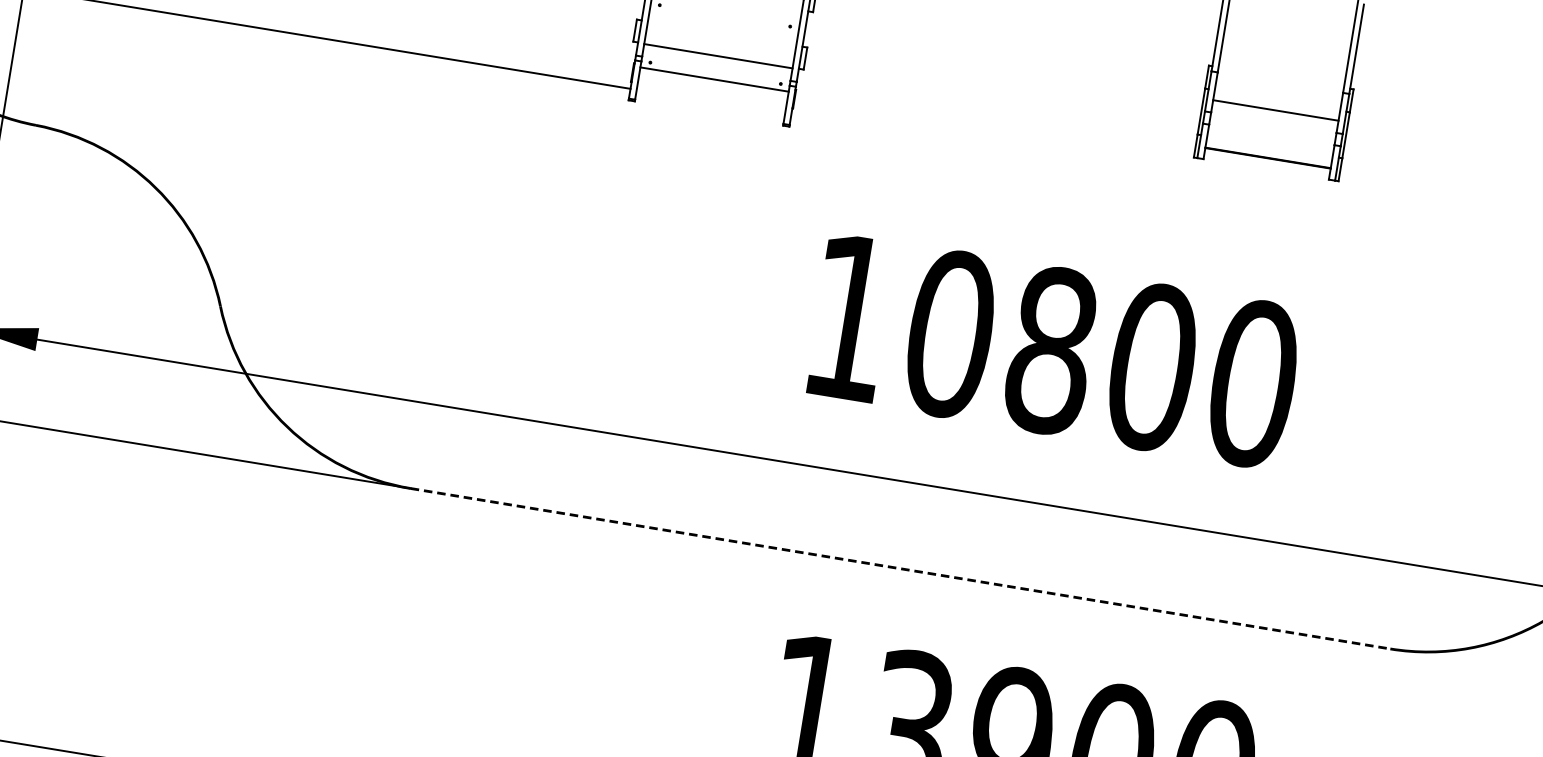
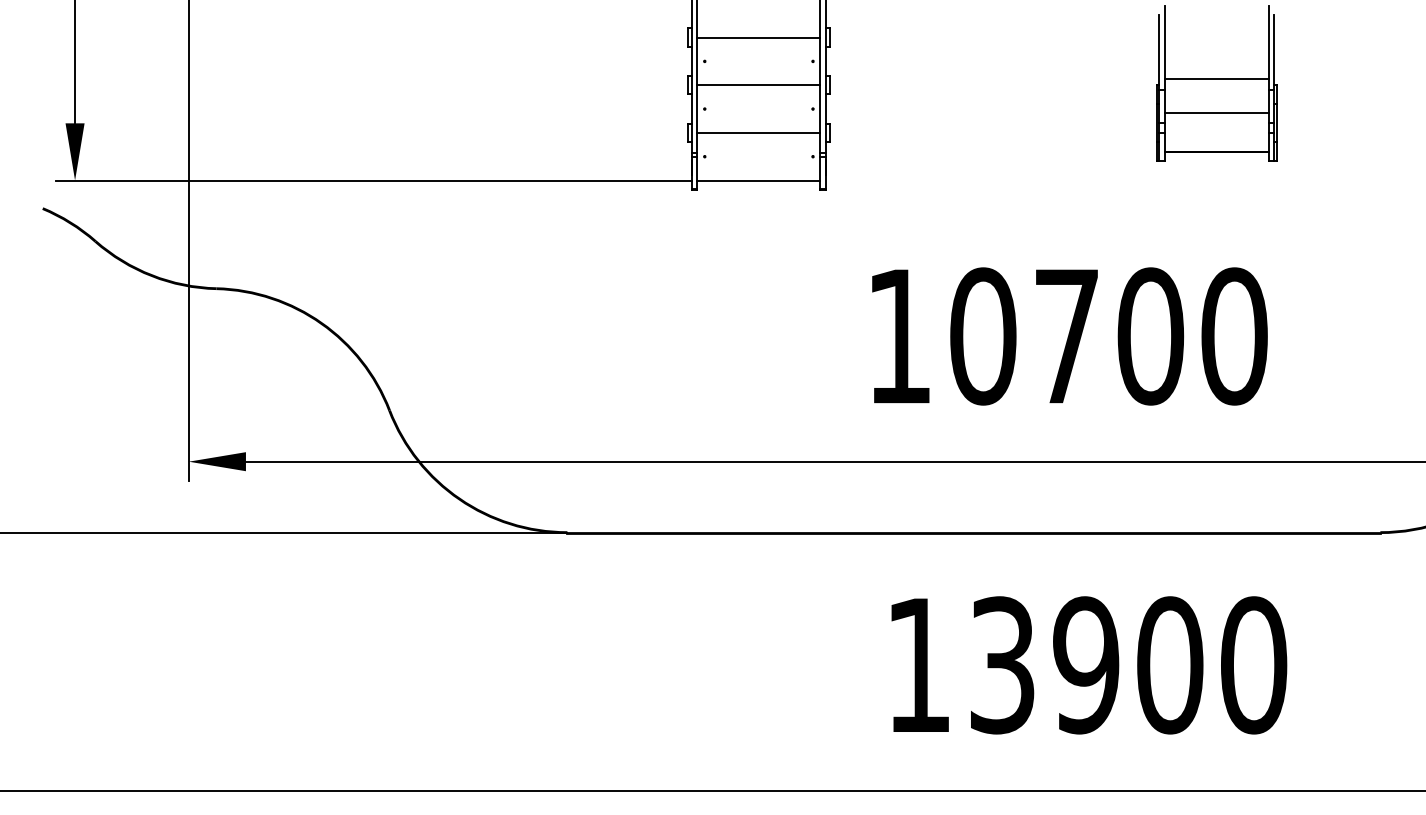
line: (717, 56) -> (758, 180), moved
line: (1282, 70) -> (1216, 79), added
line: (714, 79) -> (758, 132), moved
text: (1052, 350) -> (1067, 336), 10800 -> 10700
line: (901, 568) -> (974, 532), dashed -> solid

